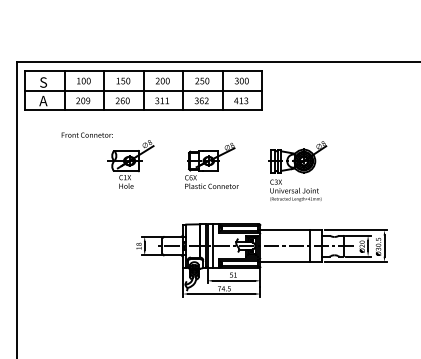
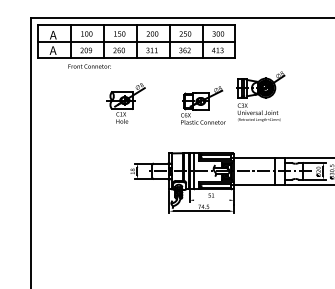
text: (43, 82) -> (53, 35), S -> A
text: (86, 134) -> (89, 65), moved
part: (211, 165) -> (203, 105), moved
part: (297, 171) -> (260, 96), moved
line: (233, 280) -> (211, 199), removed

